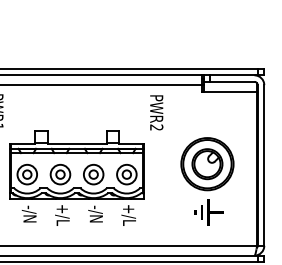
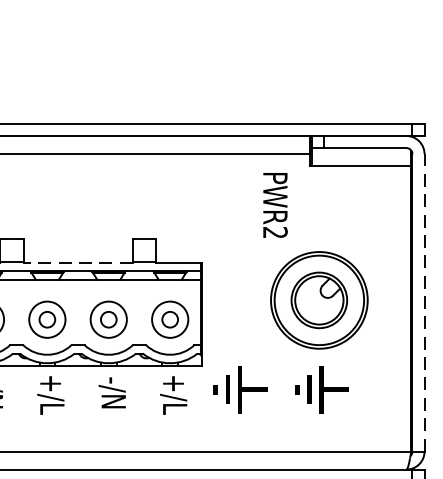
text: (156, 112) -> (275, 204), moved
line: (76, 143) -> (76, 262), solid -> dashed
line: (264, 164) -> (424, 300), solid -> dashed
part: (164, 212) -> (239, 389), added

